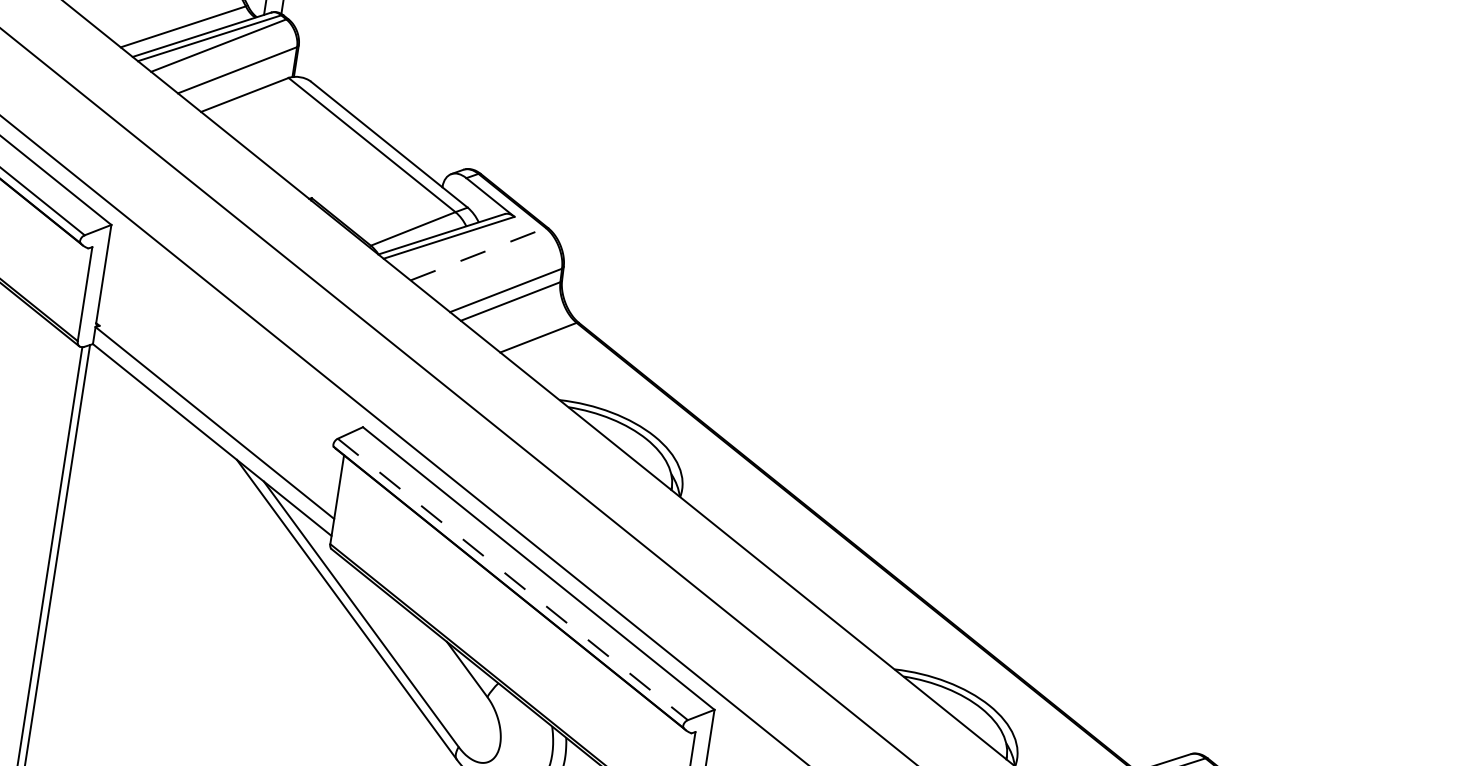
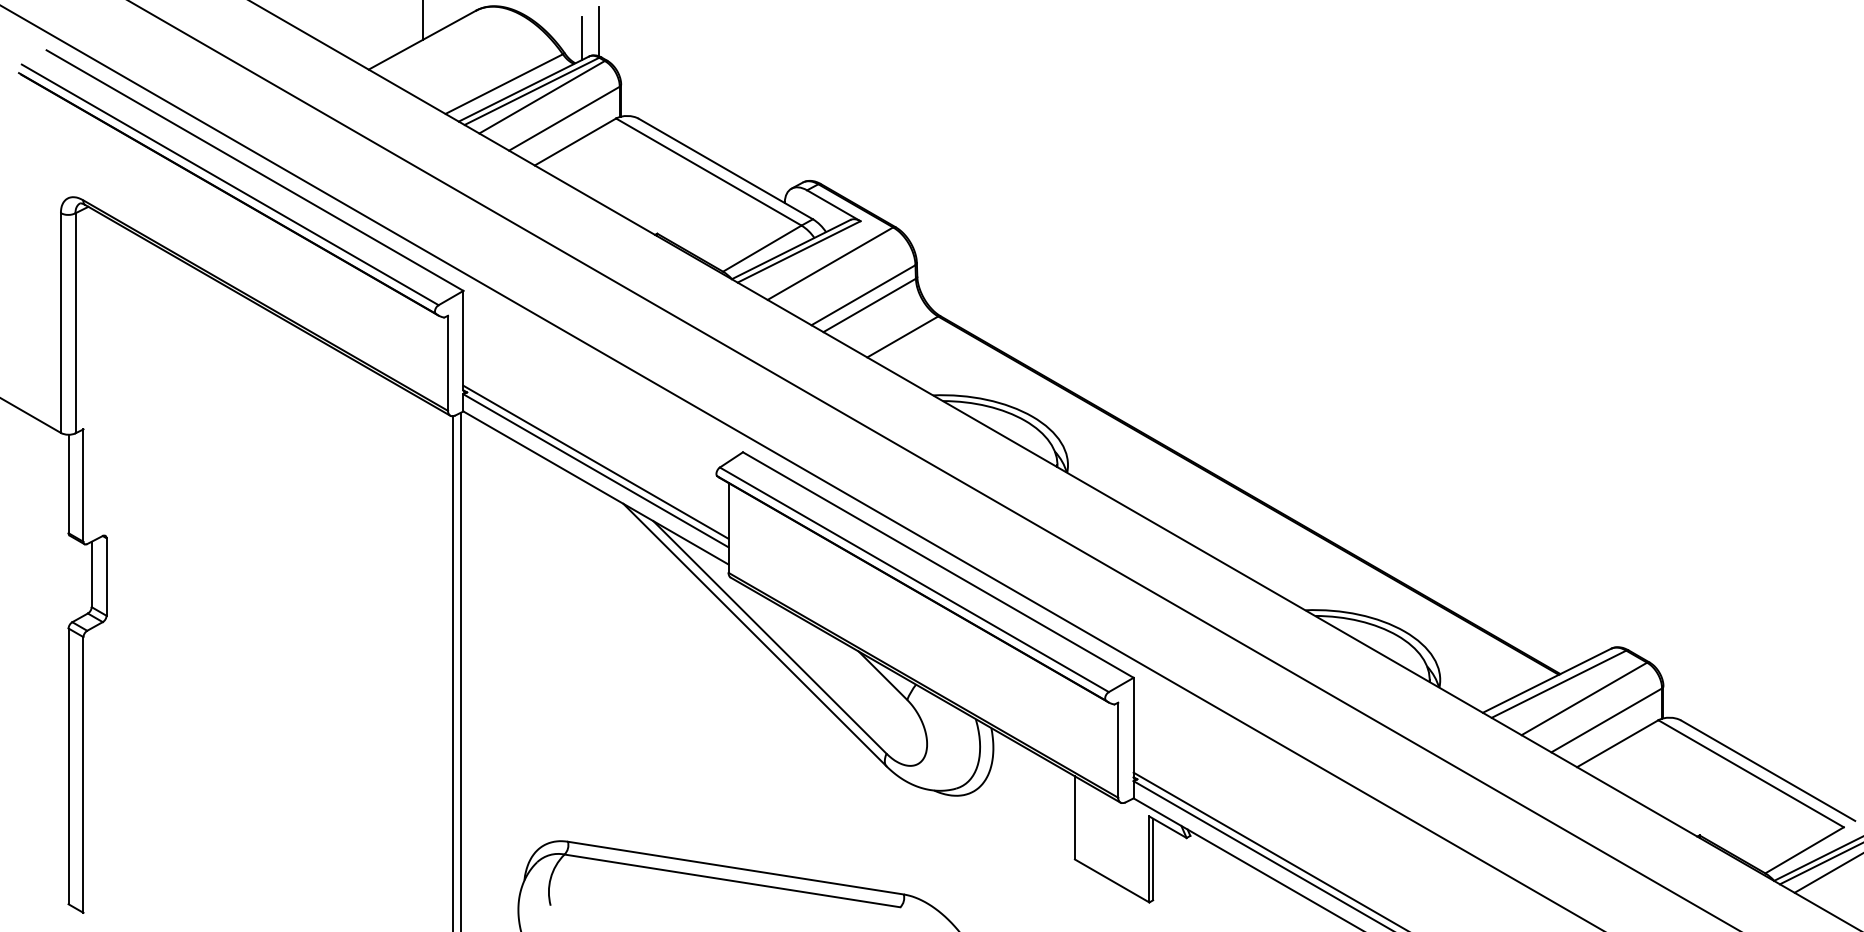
line: (478, 254) -> (830, 263), dashed -> solid
line: (215, 413) -> (595, 461), added
line: (512, 579) -> (914, 579), dashed -> solid

